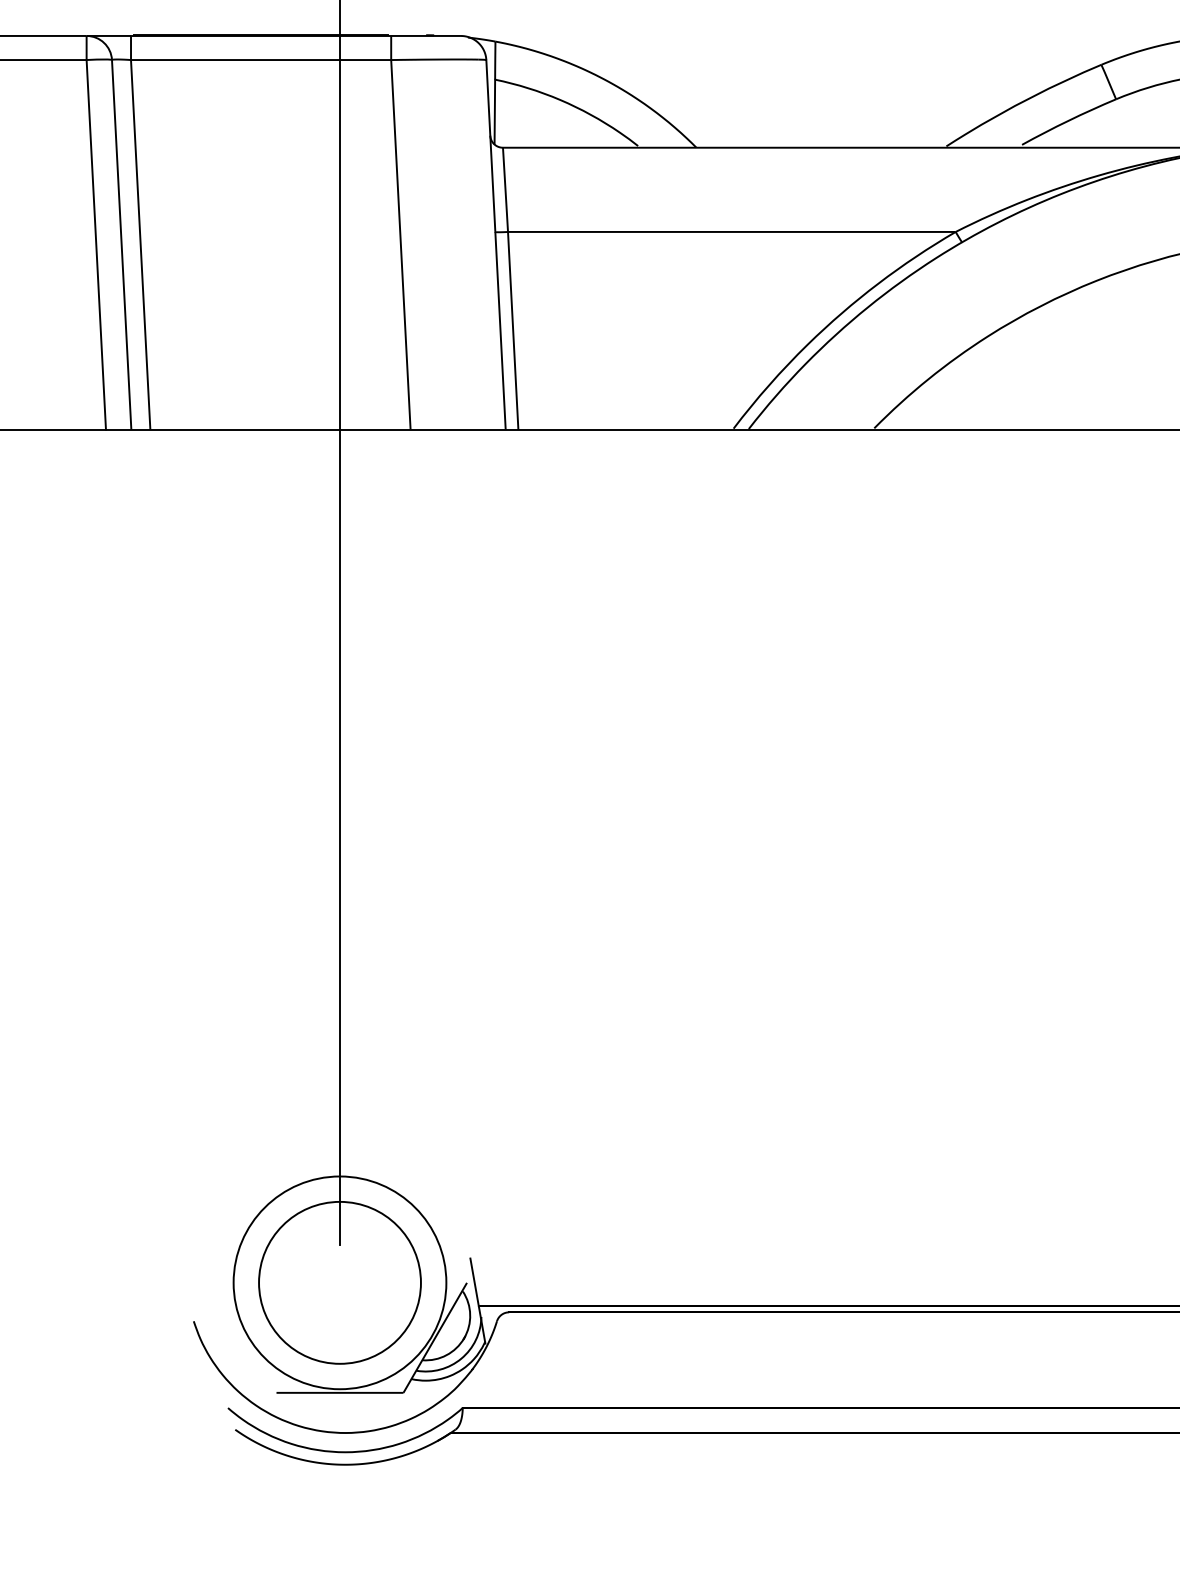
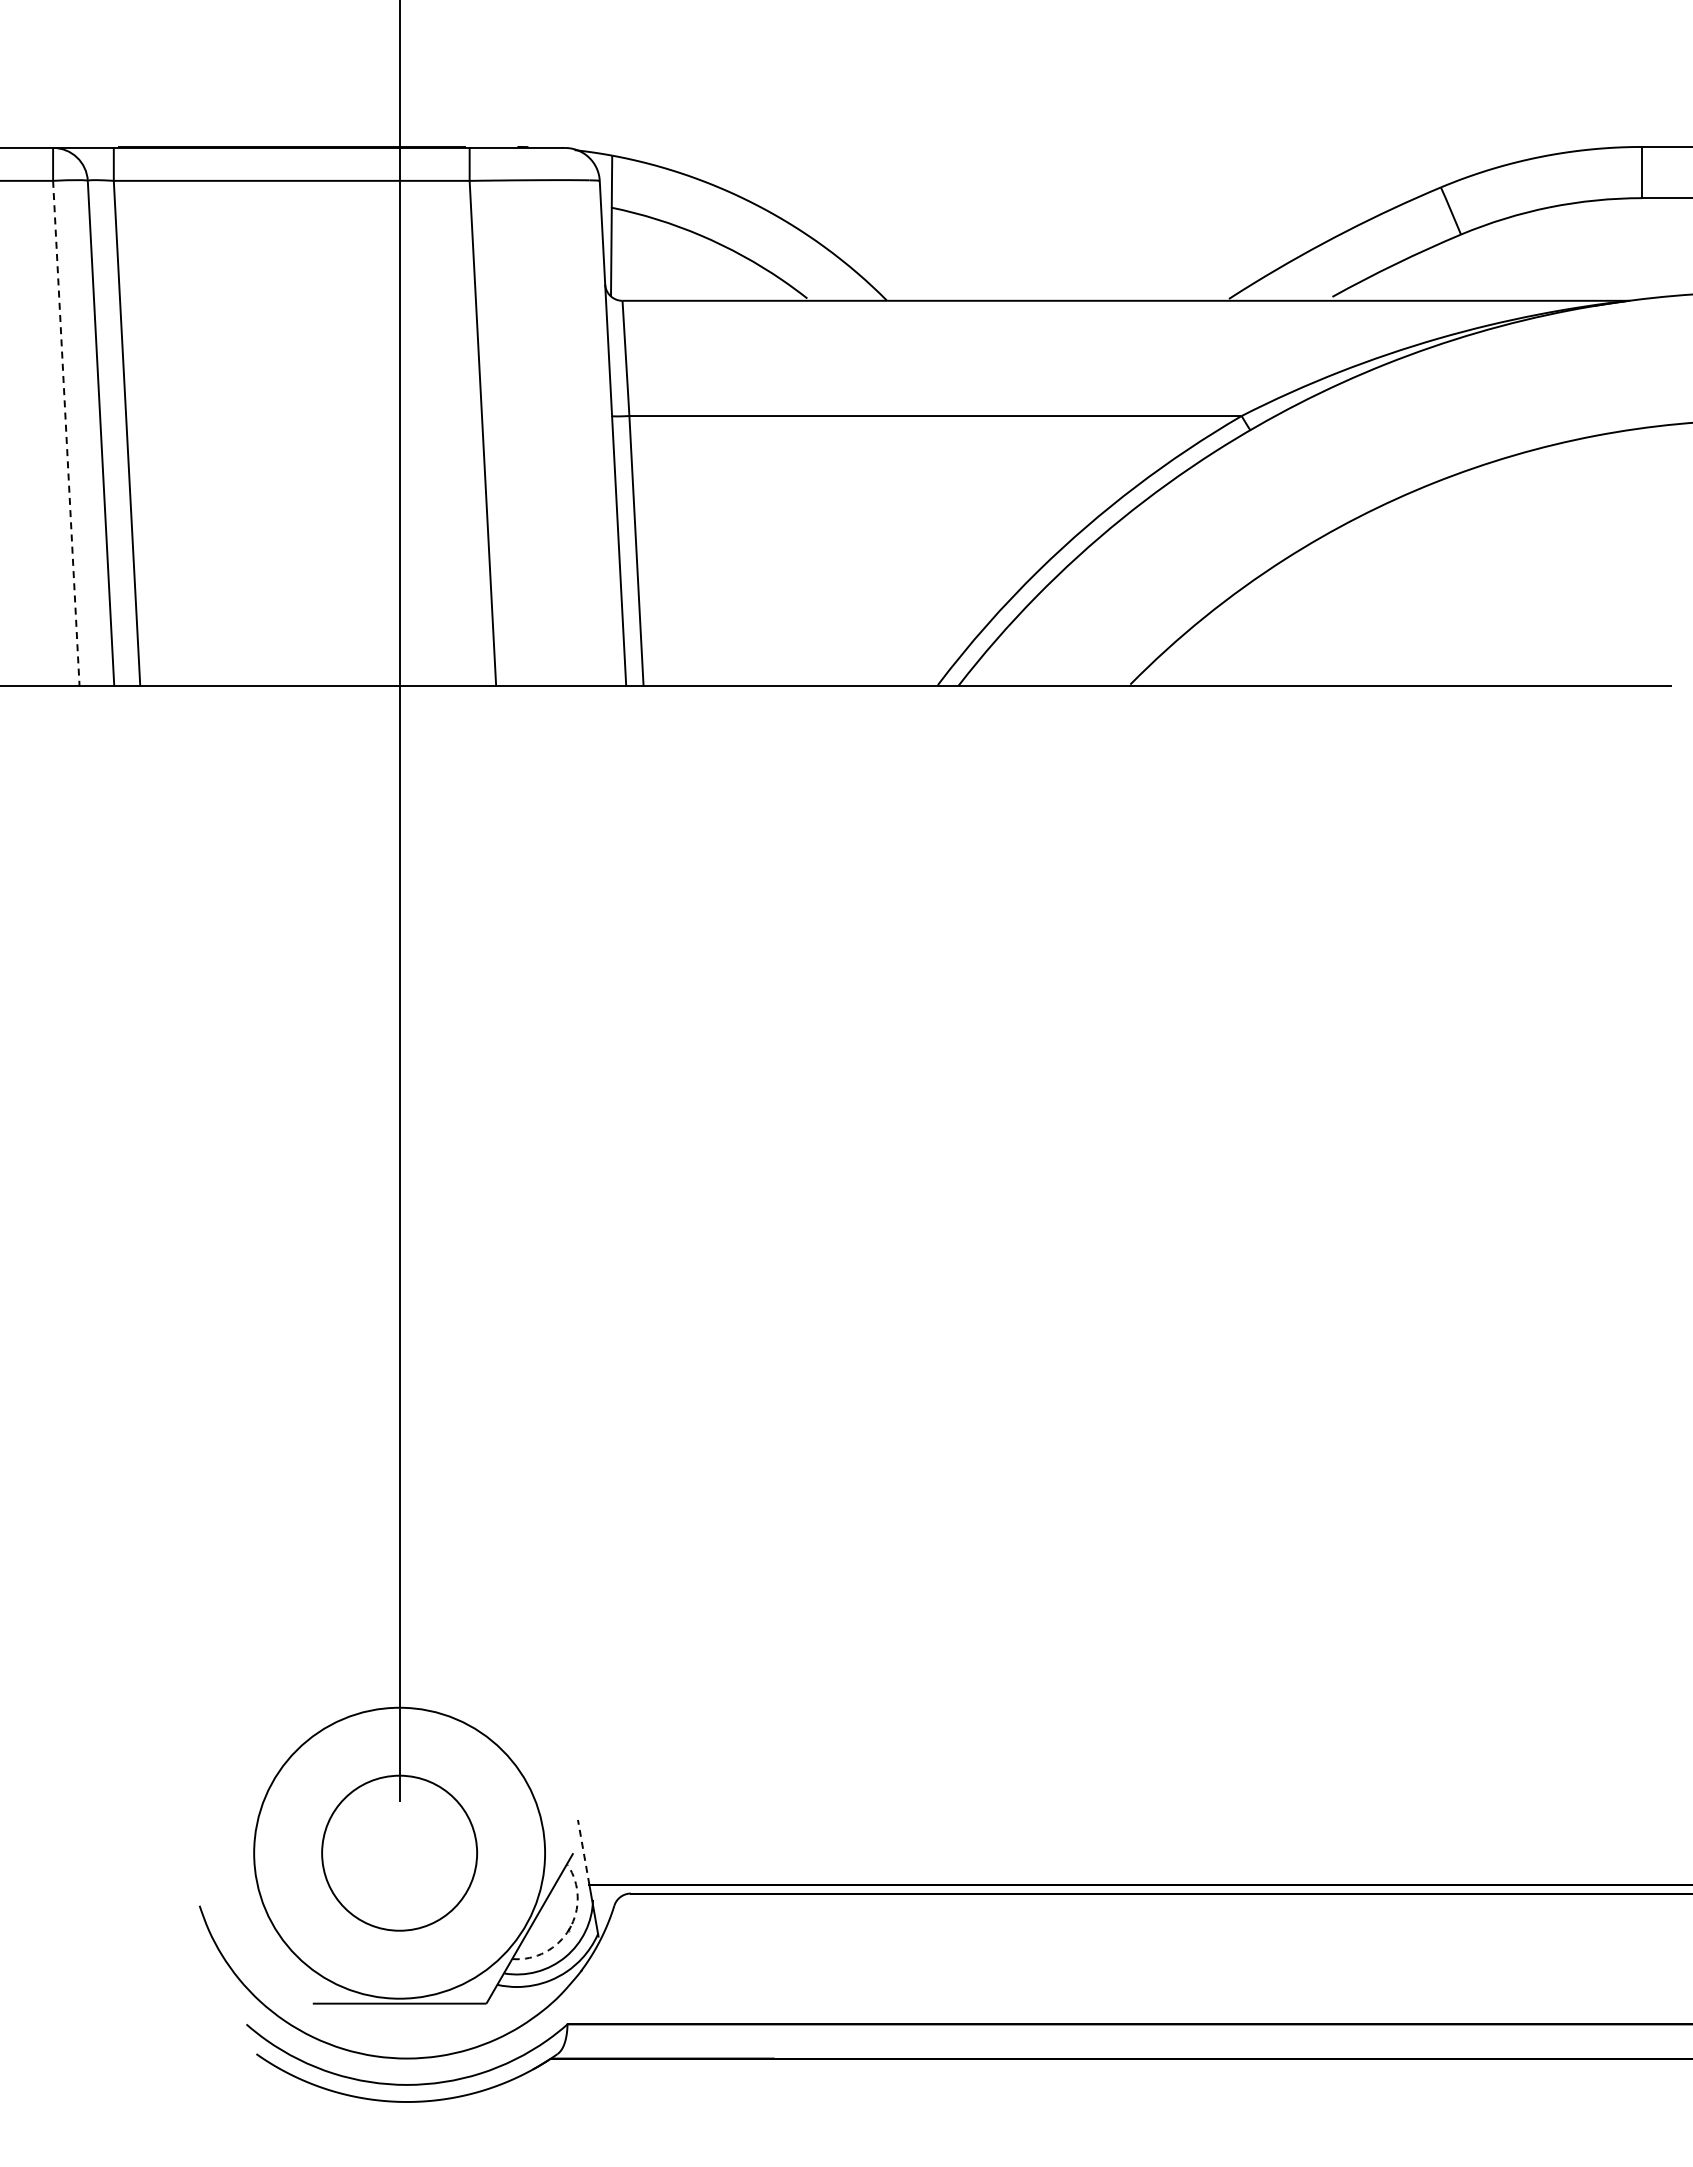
line: (96, 245) -> (66, 434), solid -> dashed
circle: (339, 1282) -> (399, 1852), size x0.7
line: (474, 1282) -> (583, 1852), solid -> dashed
arc: (464, 1338) -> (569, 1929), solid -> dashed

